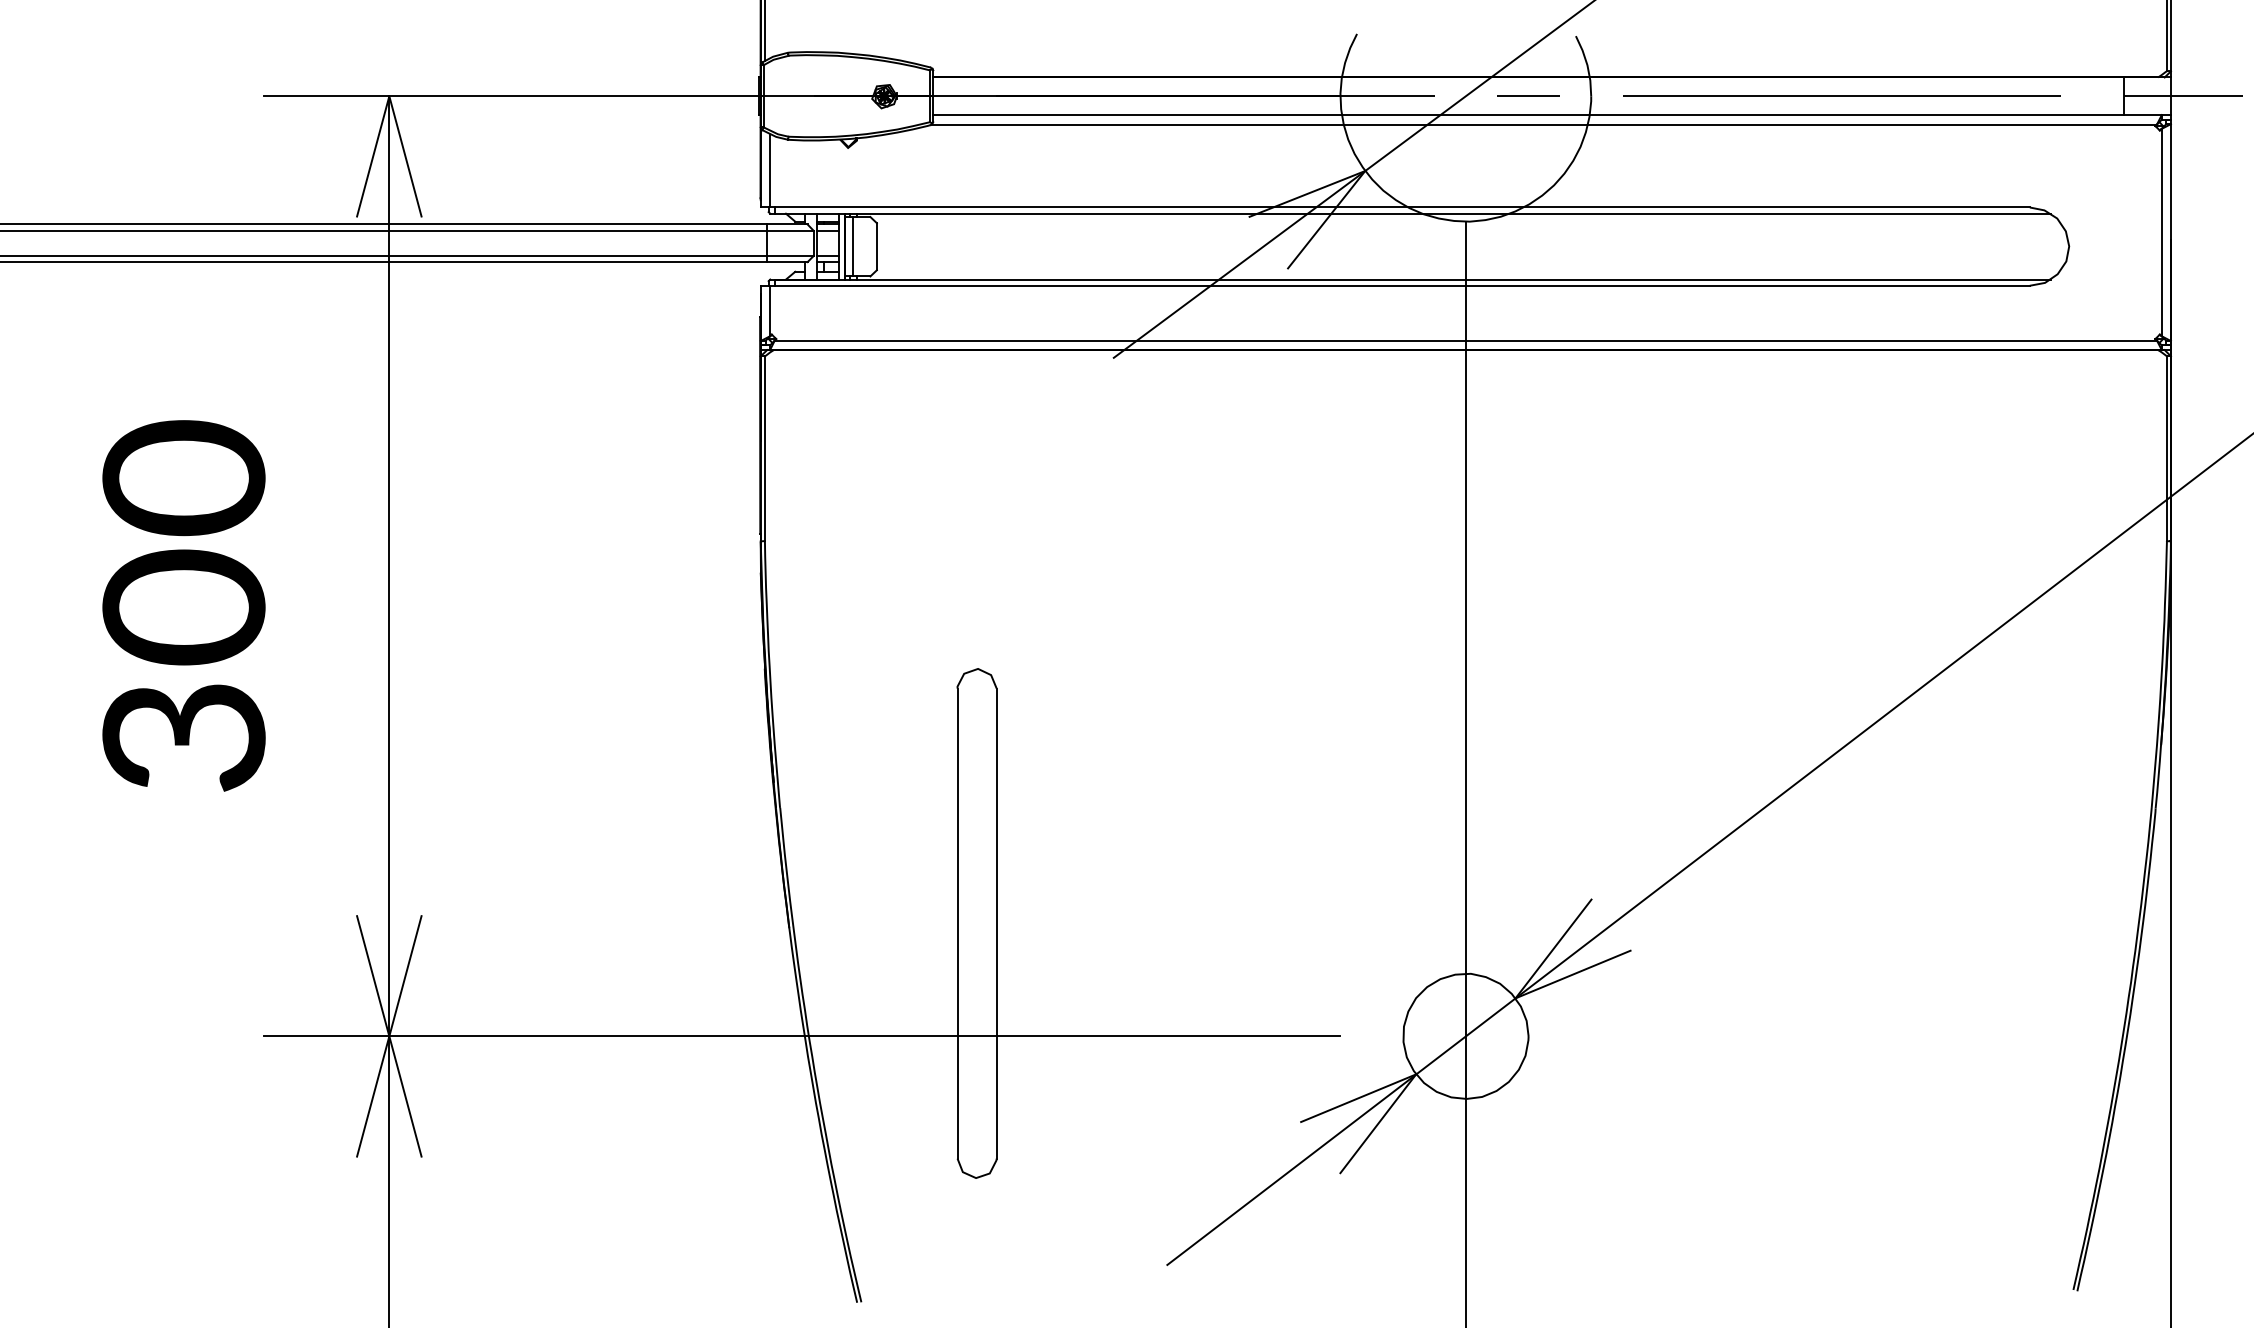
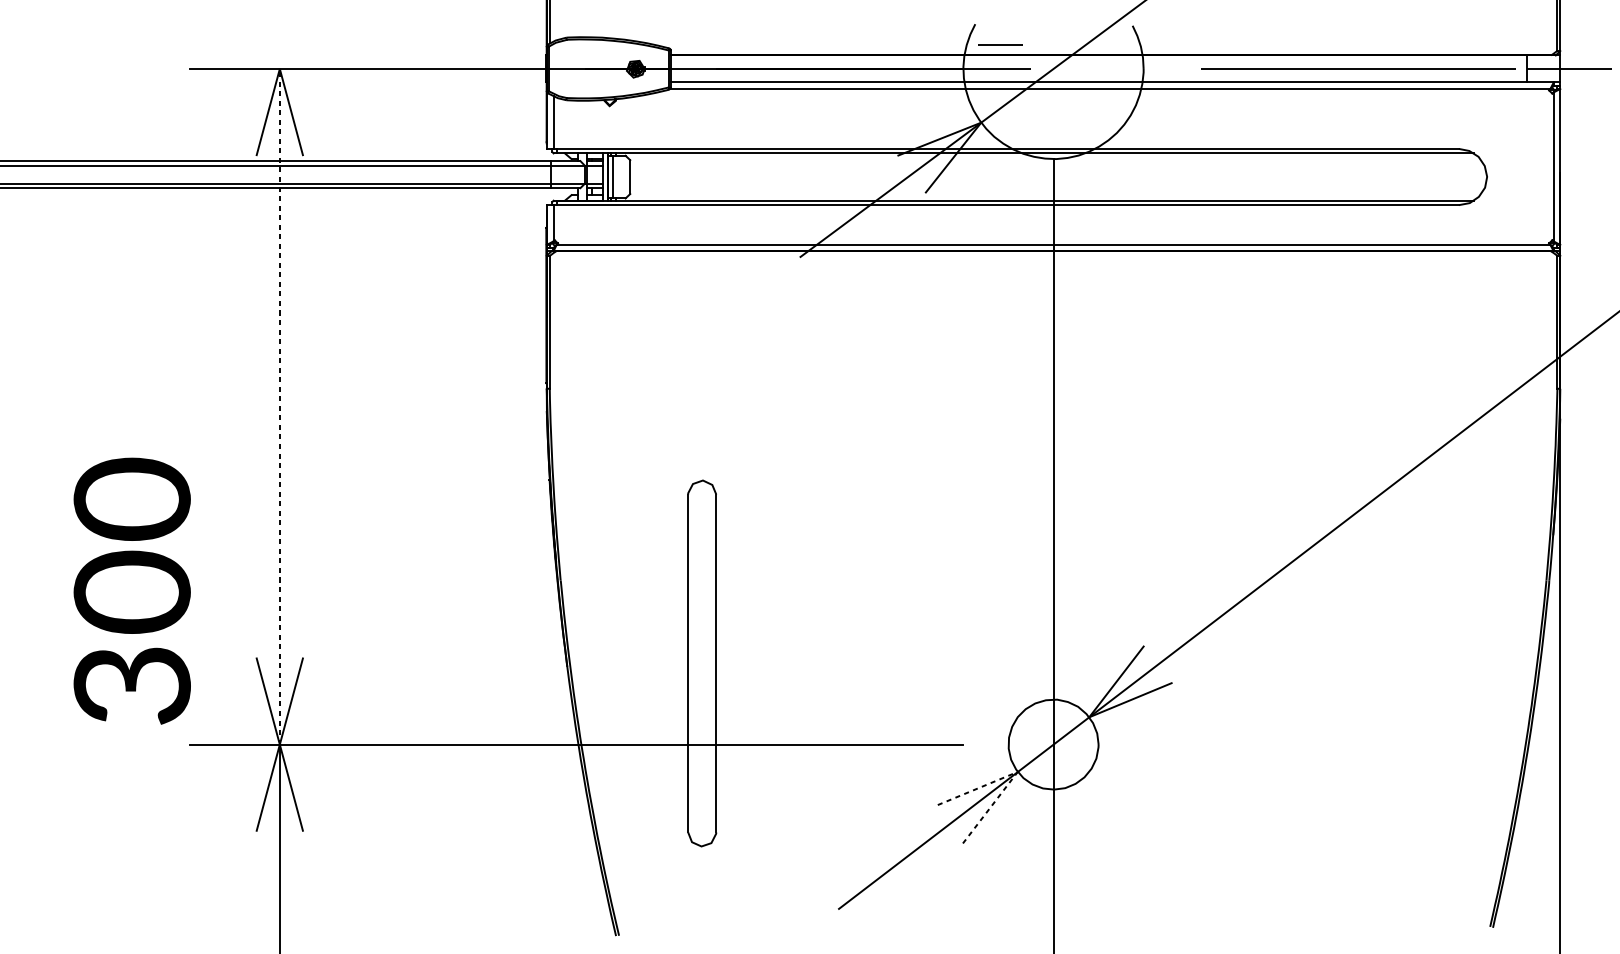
line: (1528, 95) -> (1000, 43), moved
line: (1841, 95) -> (1358, 68), moved
line: (389, 565) -> (279, 406), solid -> dashed
text: (183, 605) -> (131, 590), moved
line: (1416, 1074) -> (1018, 772), solid -> dashed

